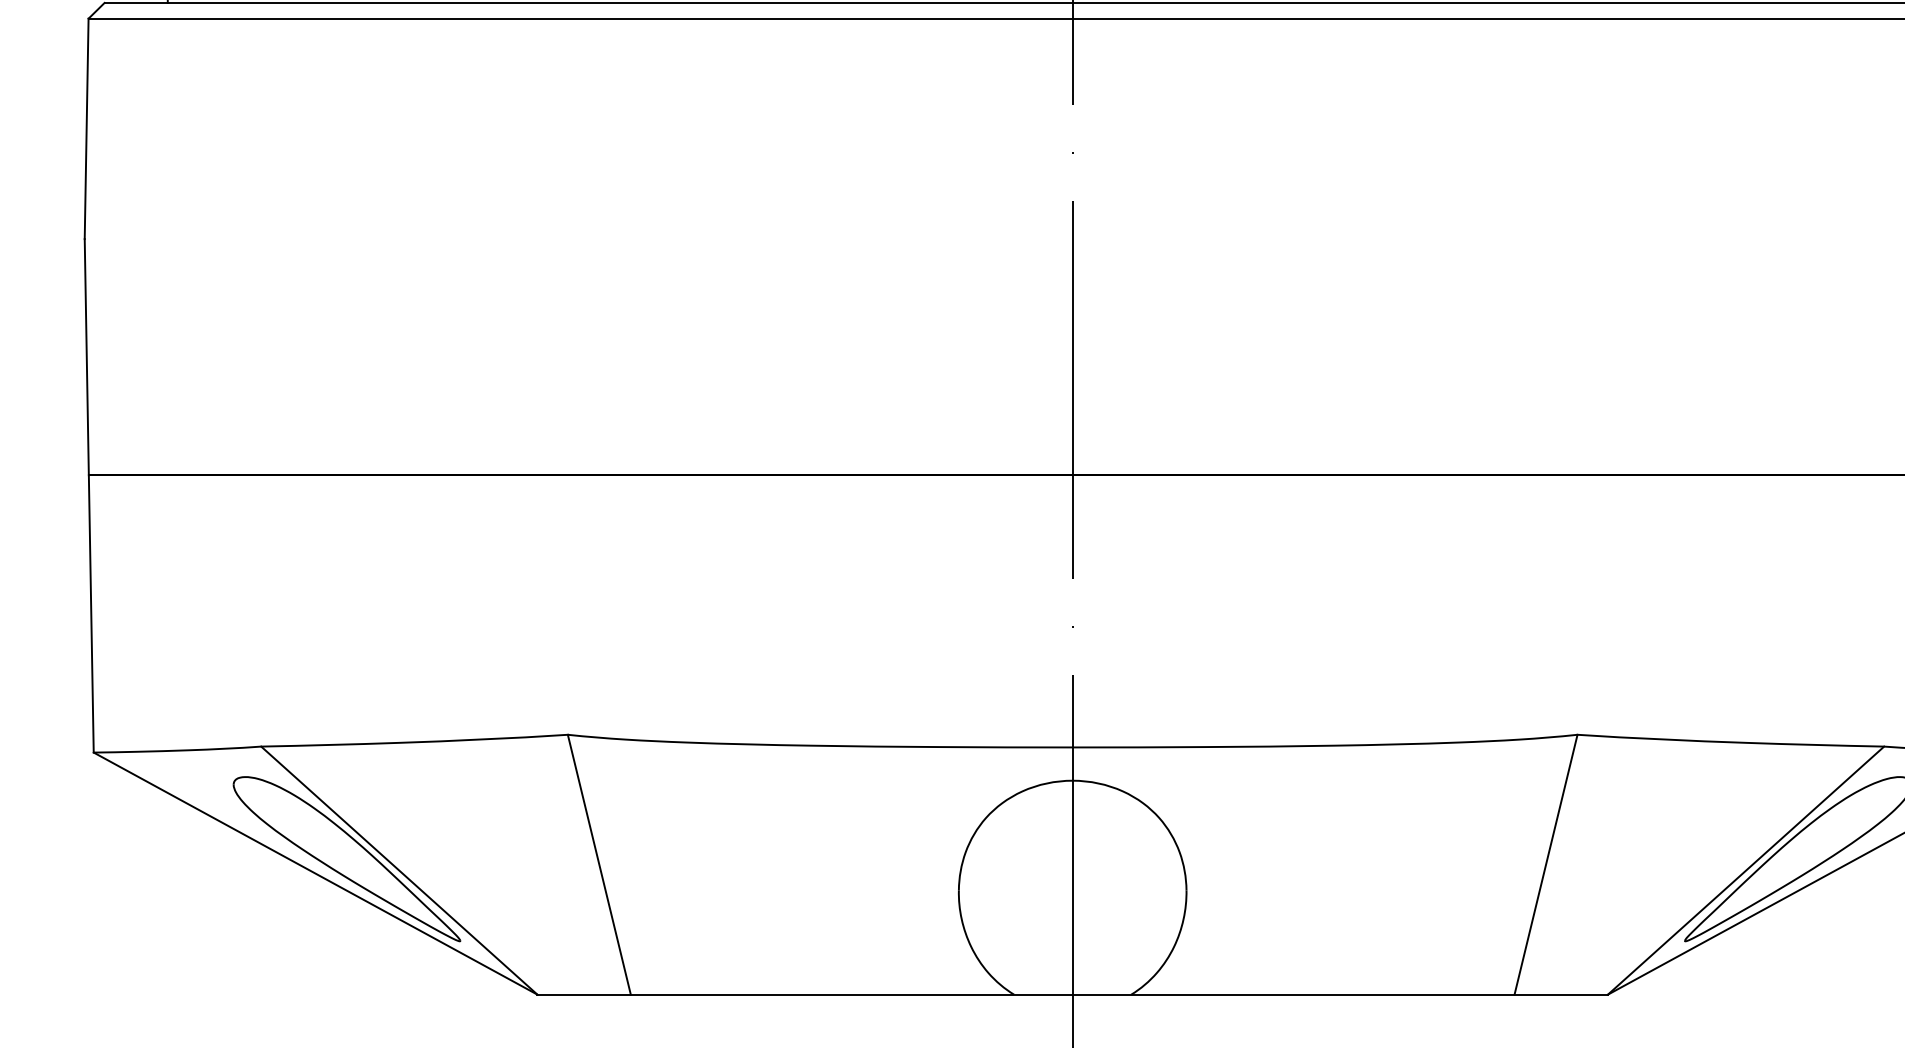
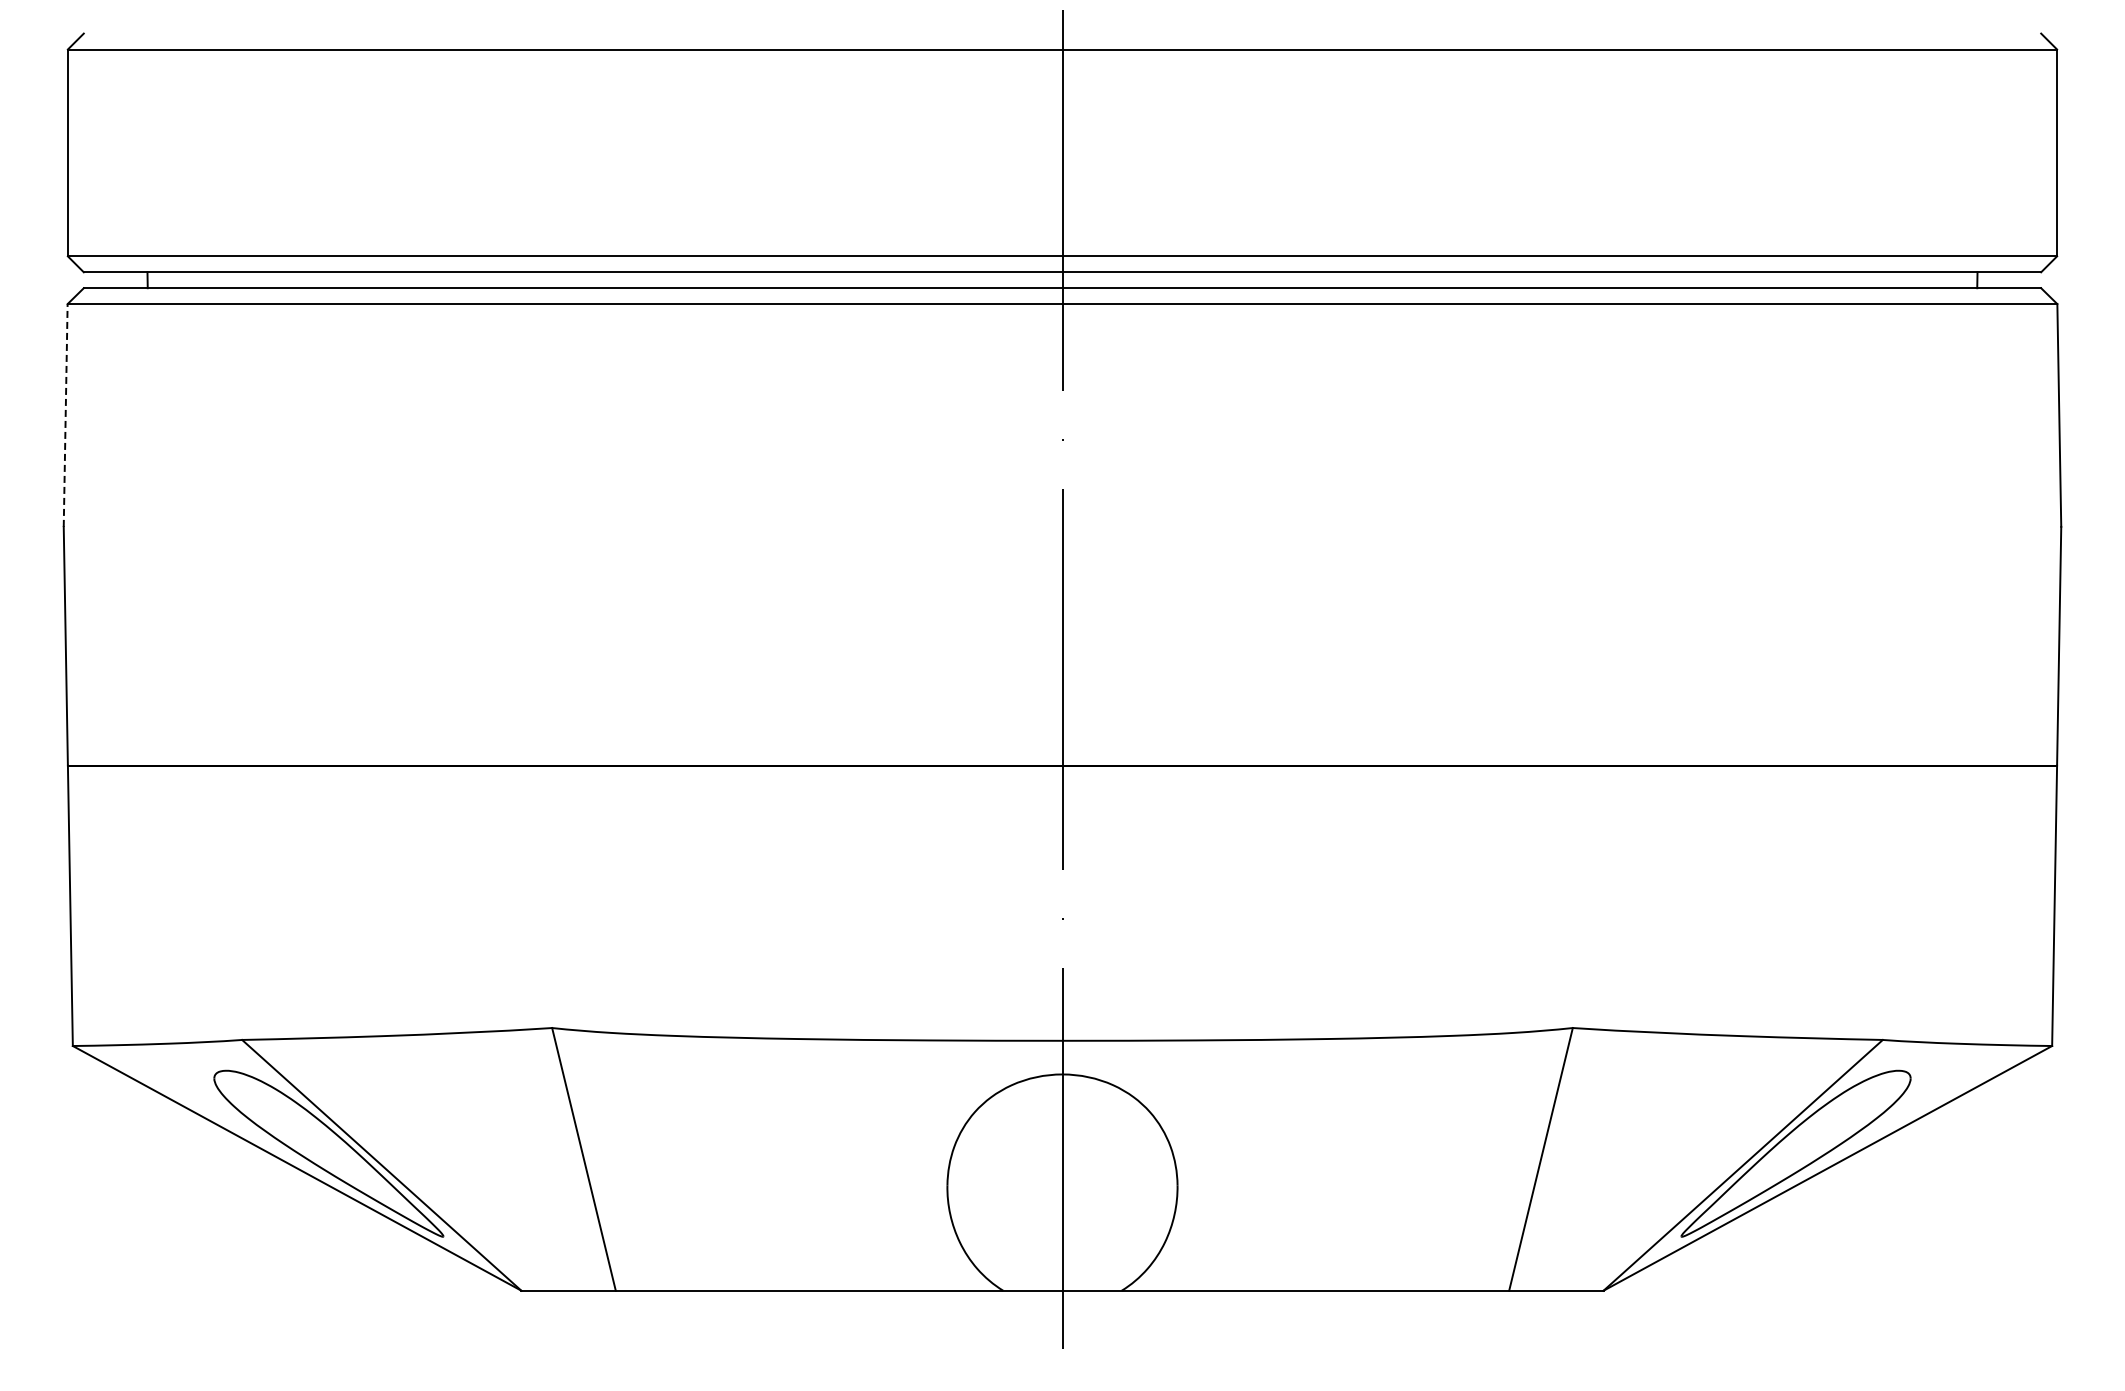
line: (86, 128) -> (65, 415), solid -> dashed

